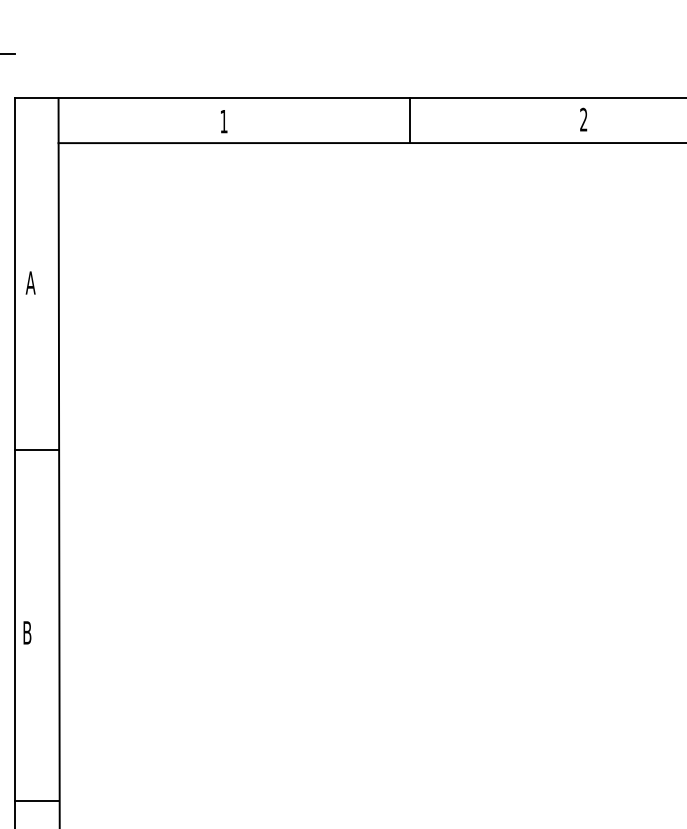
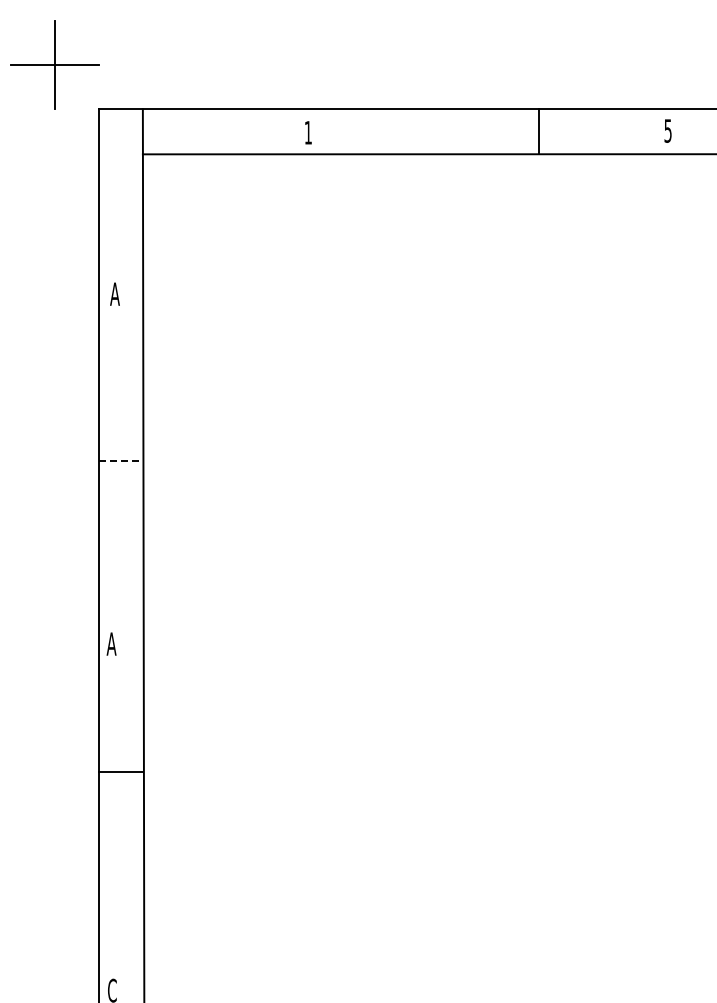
text: (583, 119) -> (667, 130), 2 -> 5
line: (410, 120) -> (539, 131), moved
line: (36, 449) -> (120, 460), solid -> dashed
text: (27, 632) -> (111, 643), B -> A
line: (36, 801) -> (120, 771), moved

